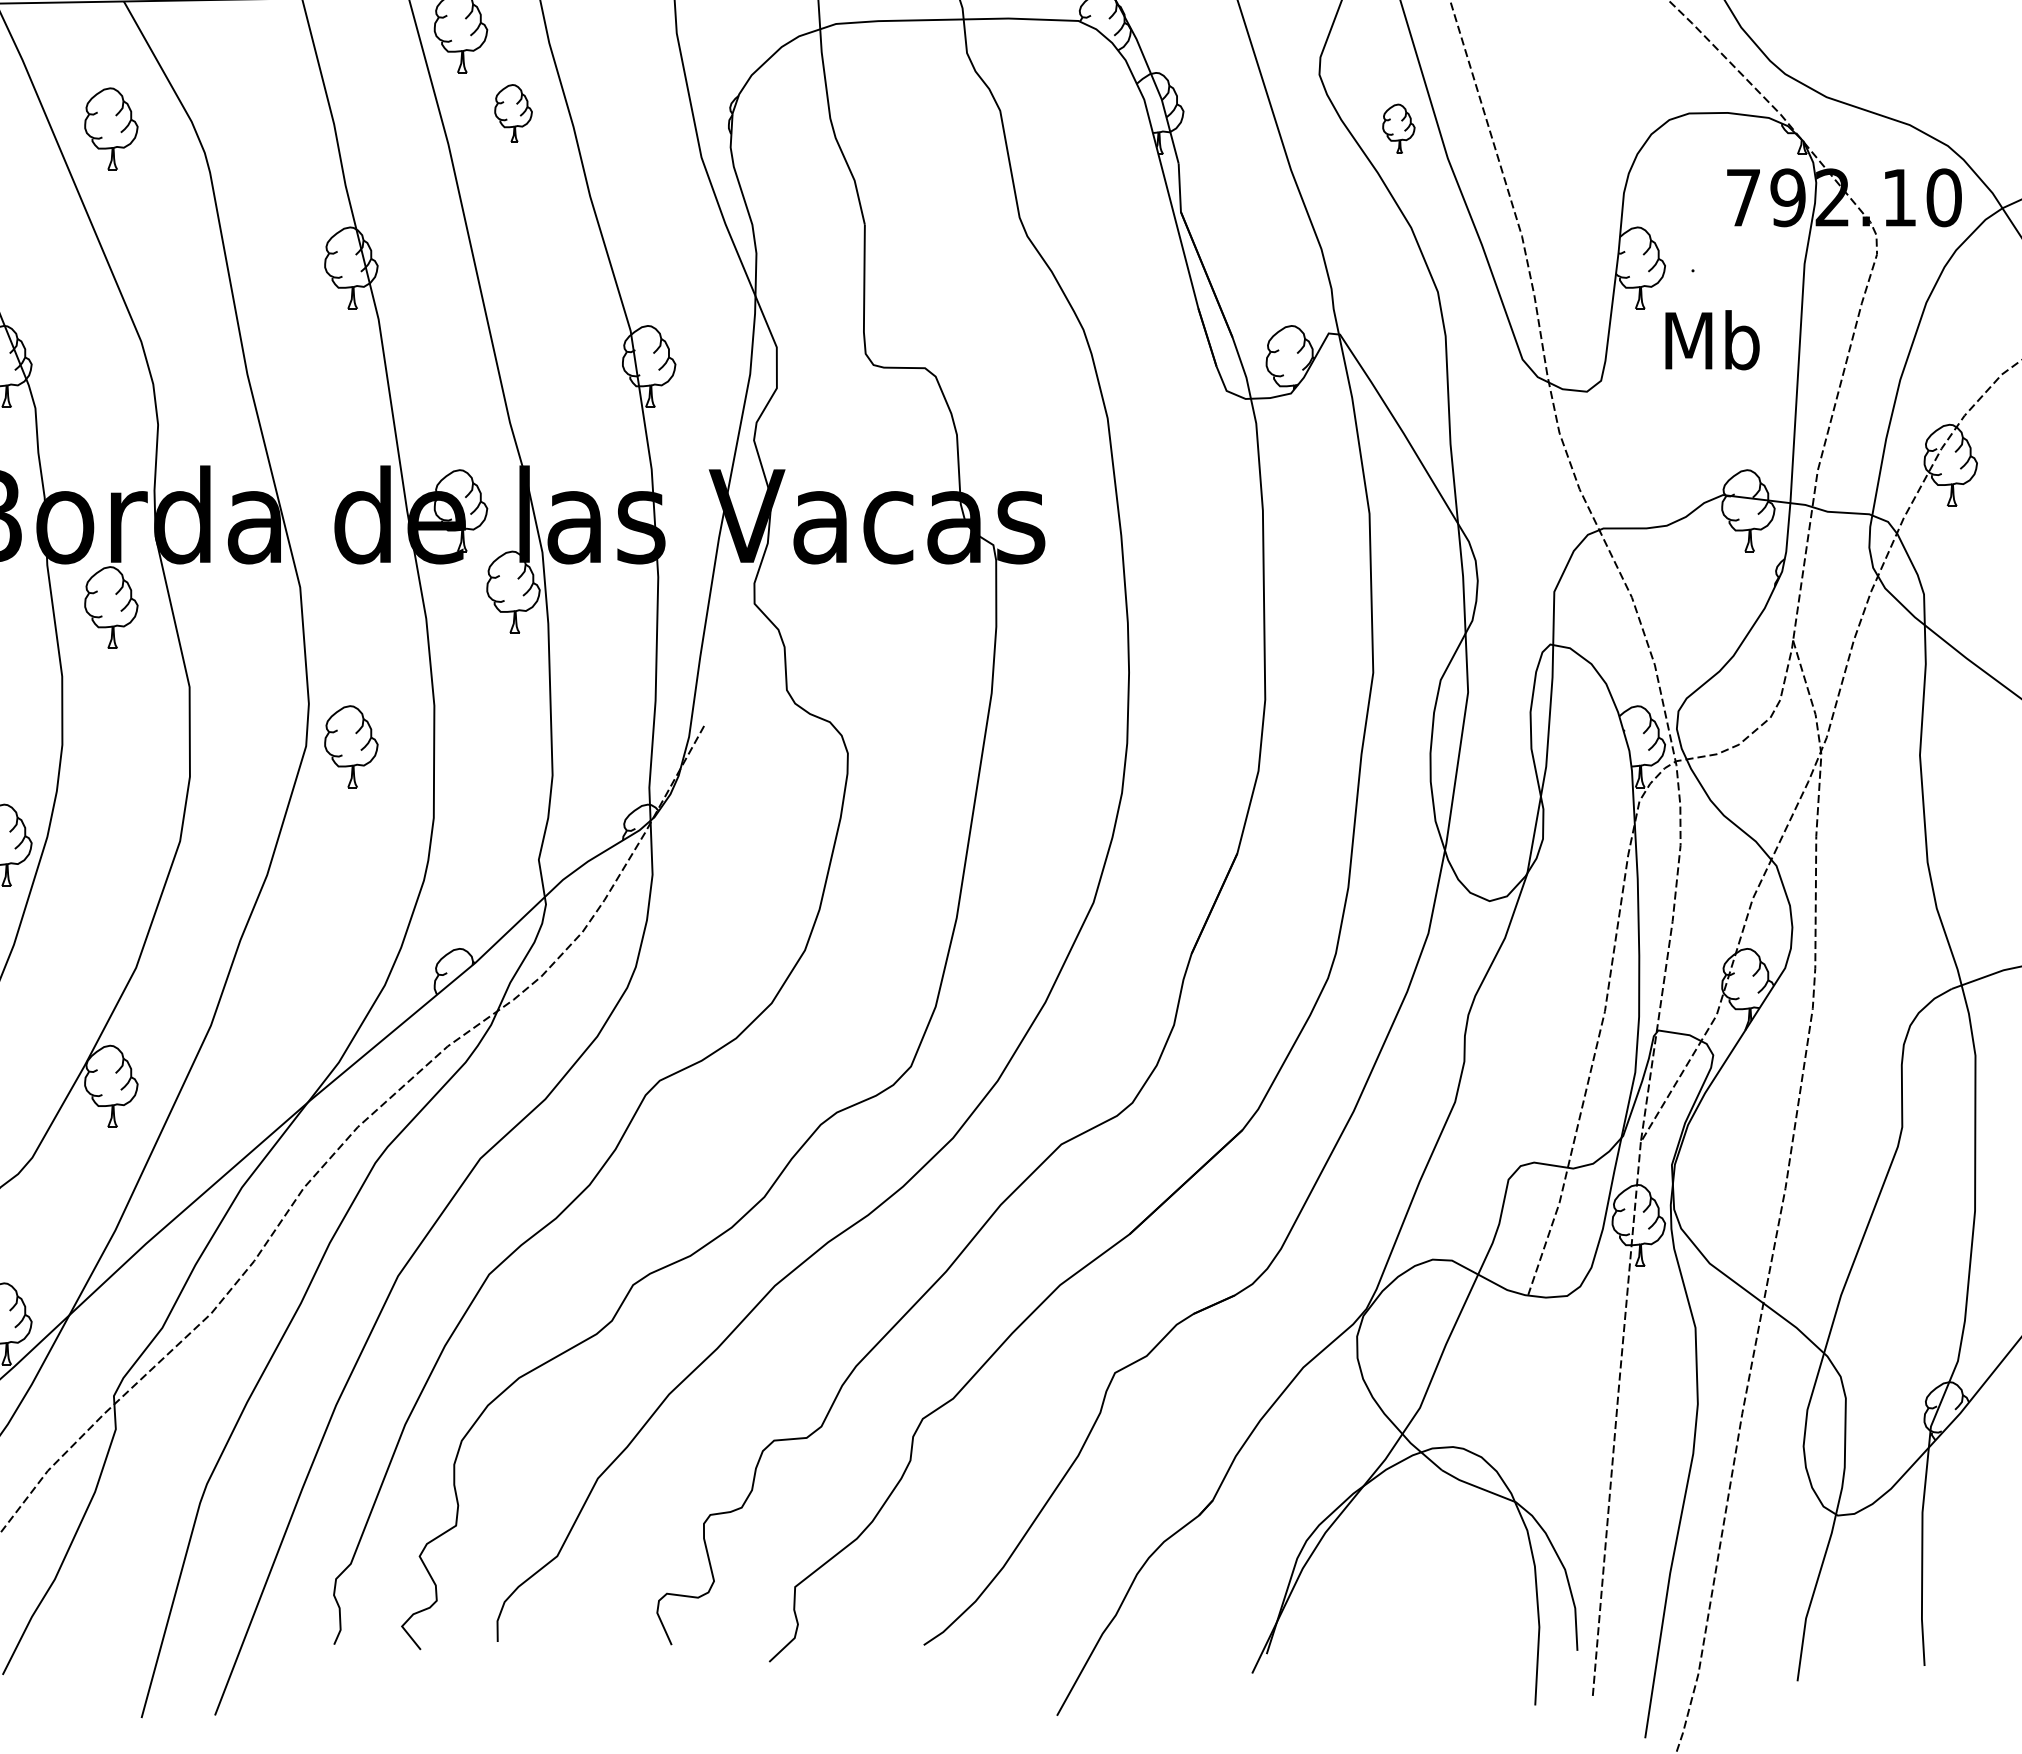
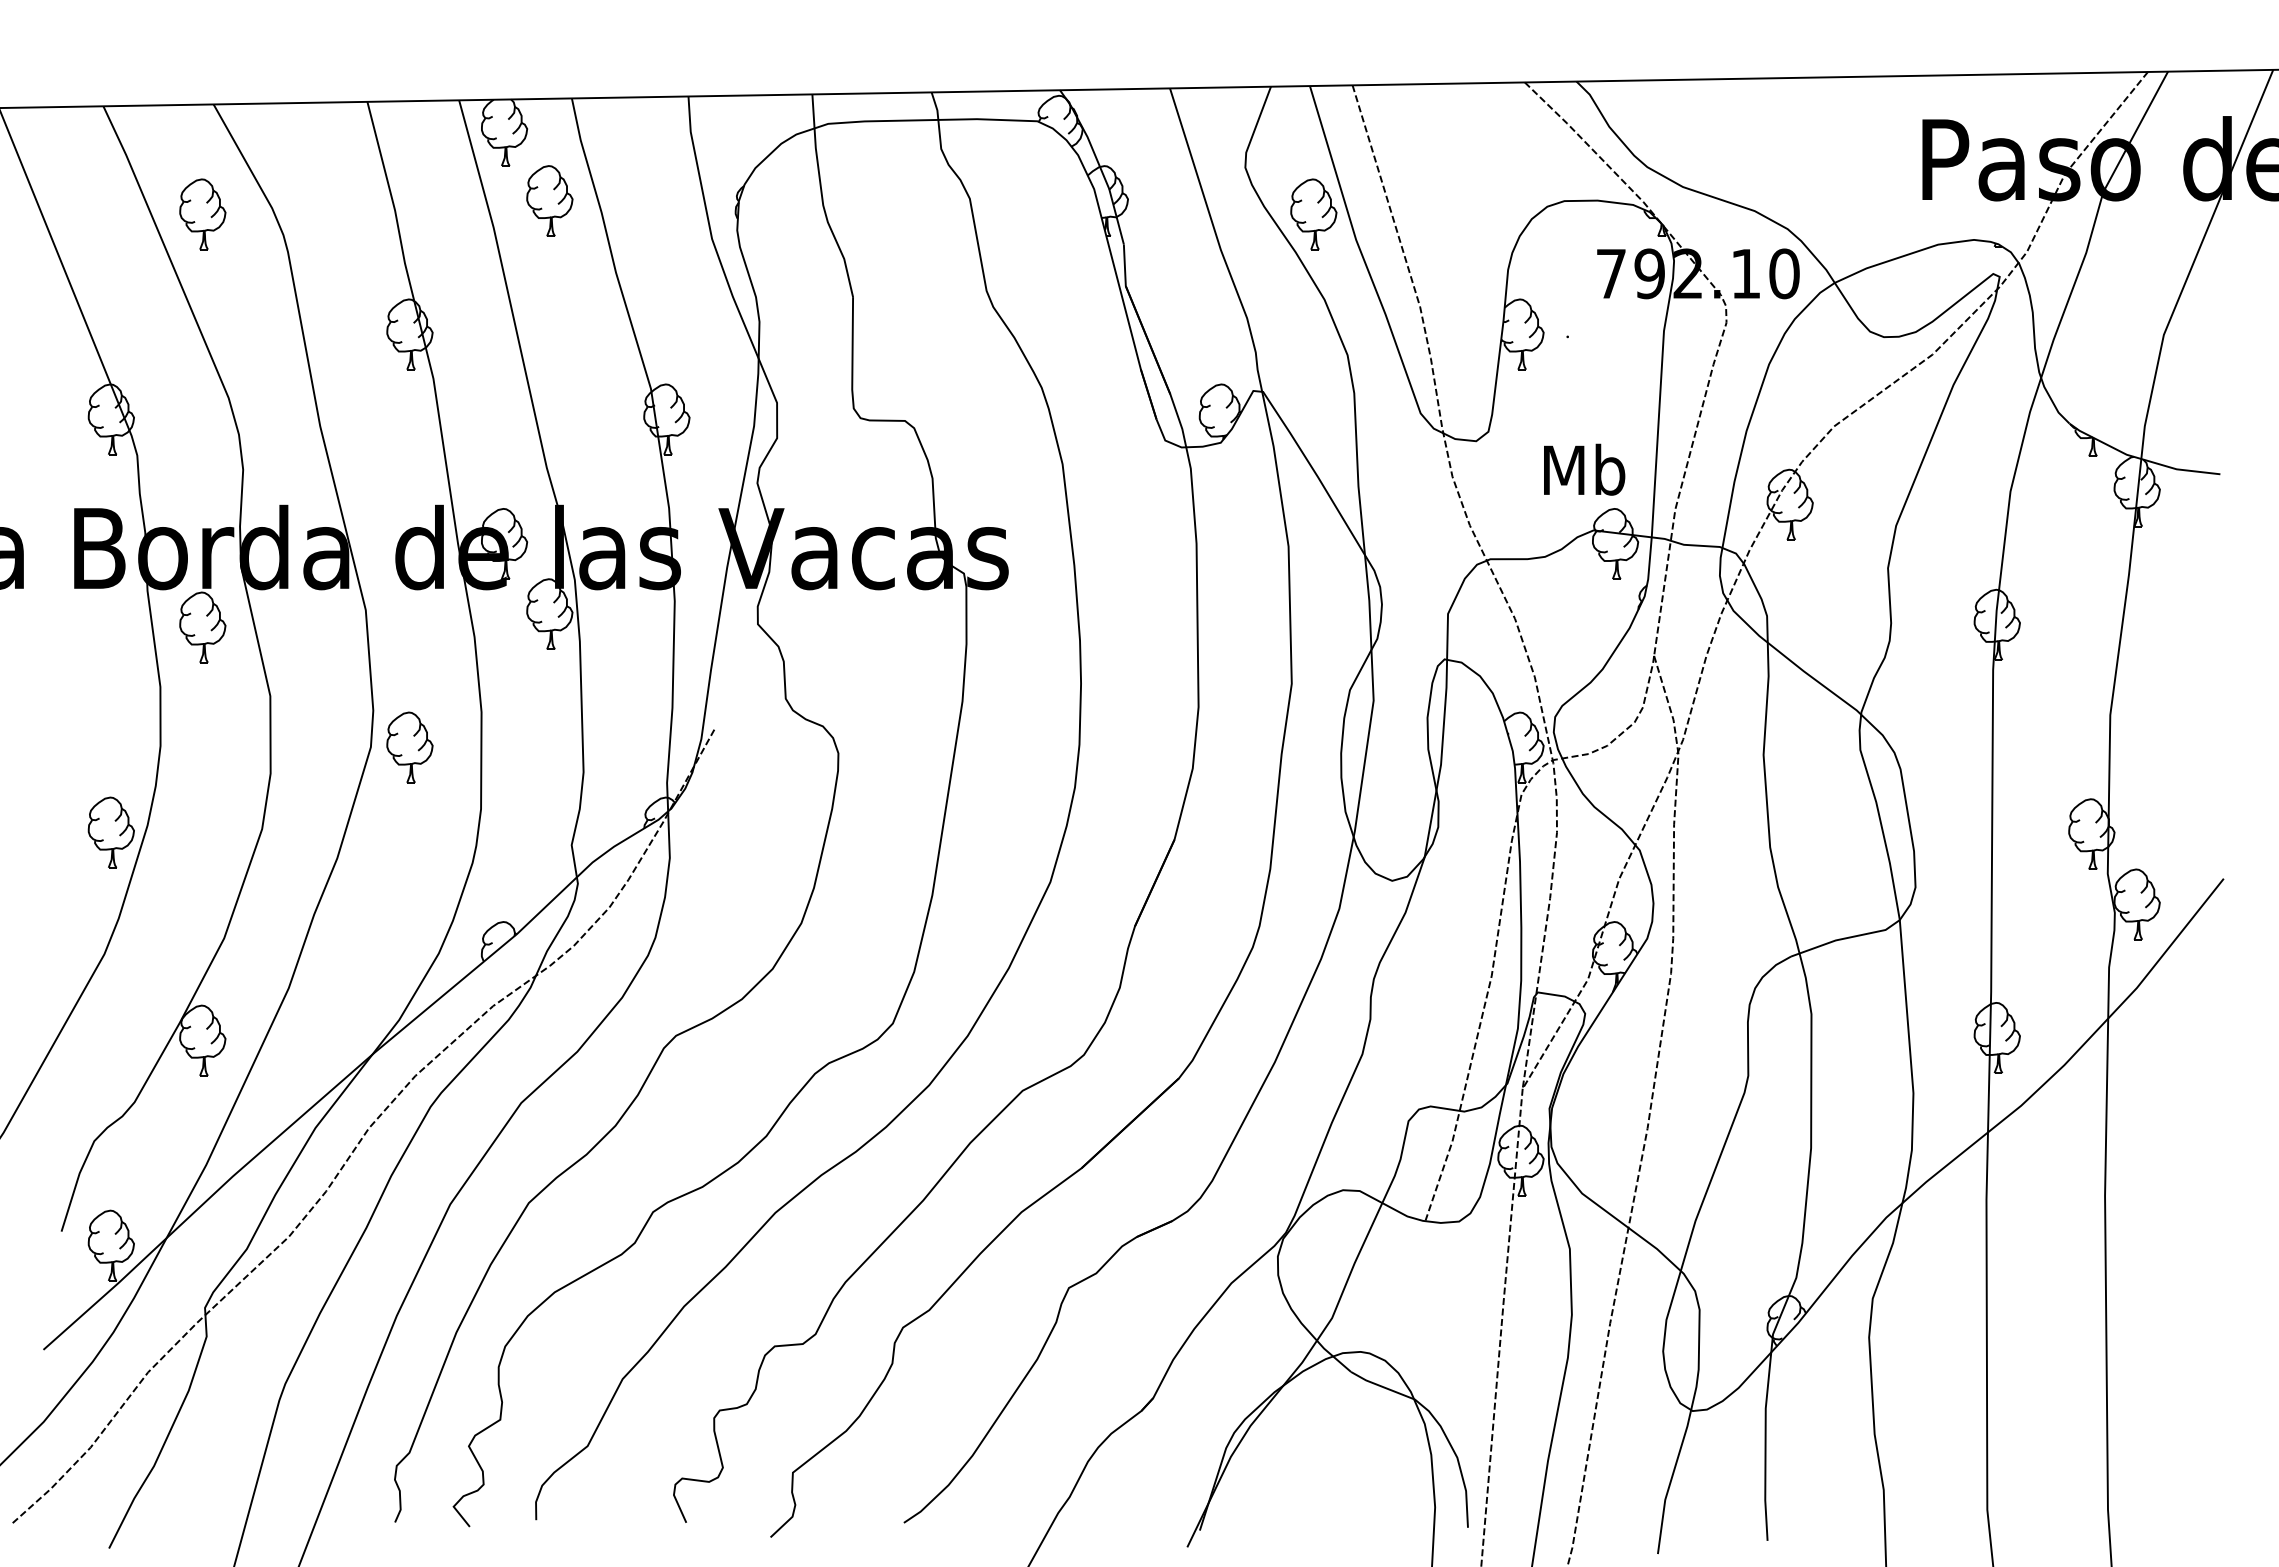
part: (513, 112) -> (549, 200), size x1.43
part: (1398, 129) -> (1313, 214), size x1.67
text: (1712, 339) -> (1584, 469), moved

